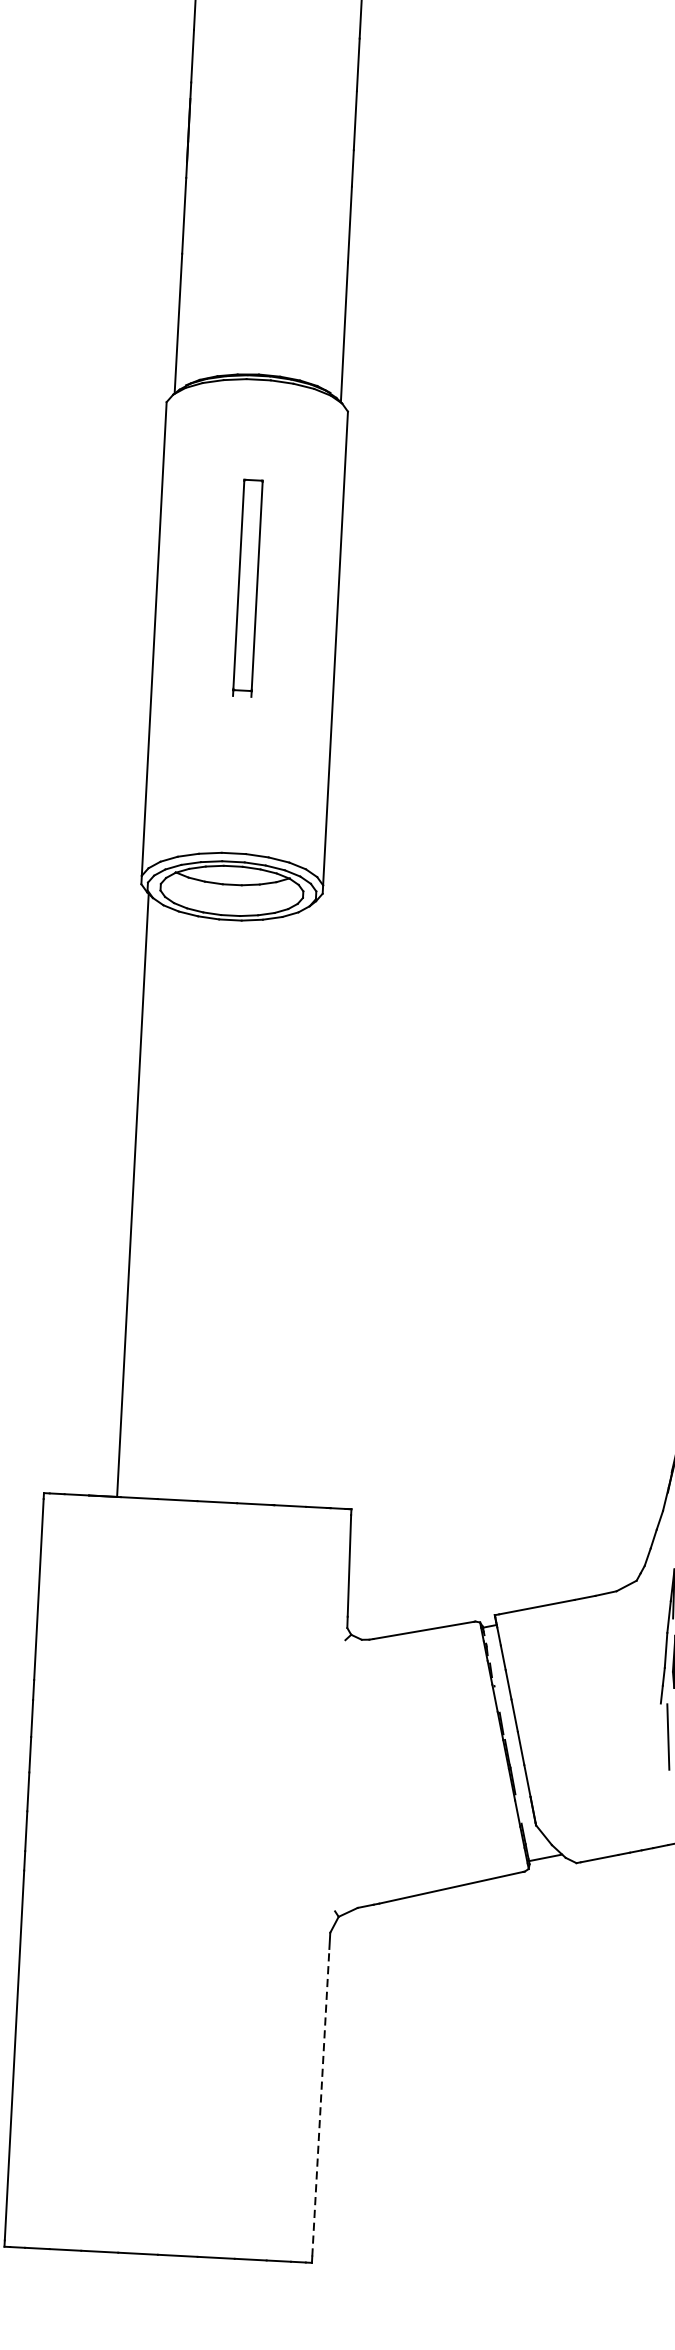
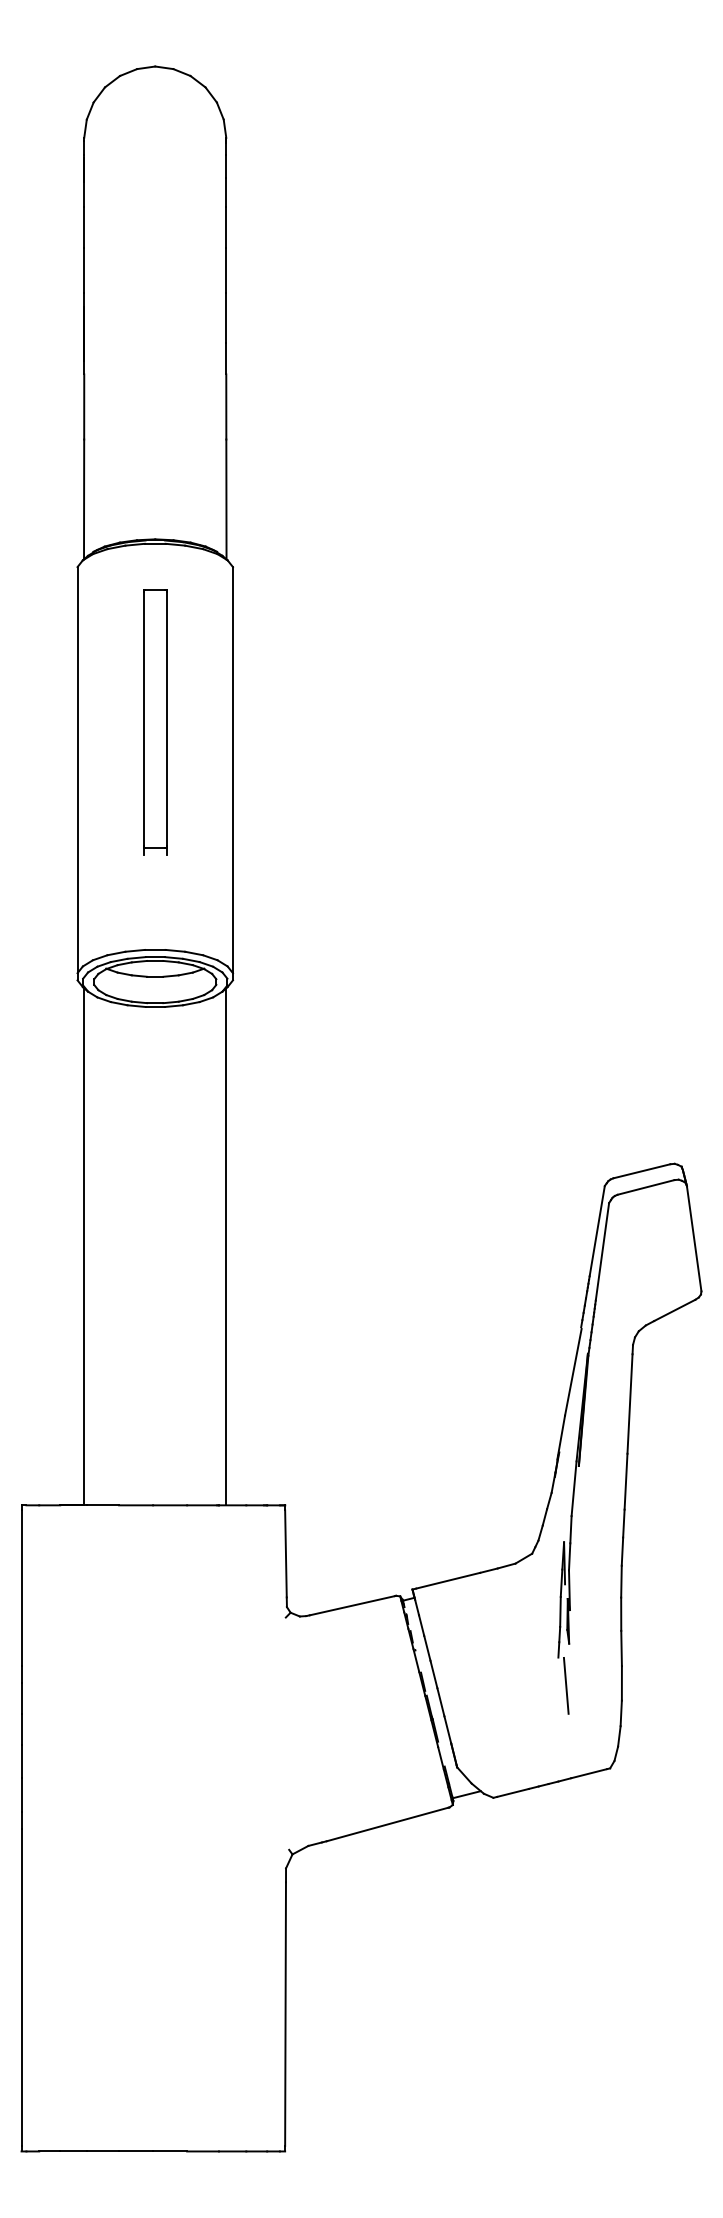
part: (248, 588) -> (155, 722), size x1.43
line: (298, 1203) -> (226, 1246), added
line: (320, 2103) -> (285, 2014), dashed -> solid

